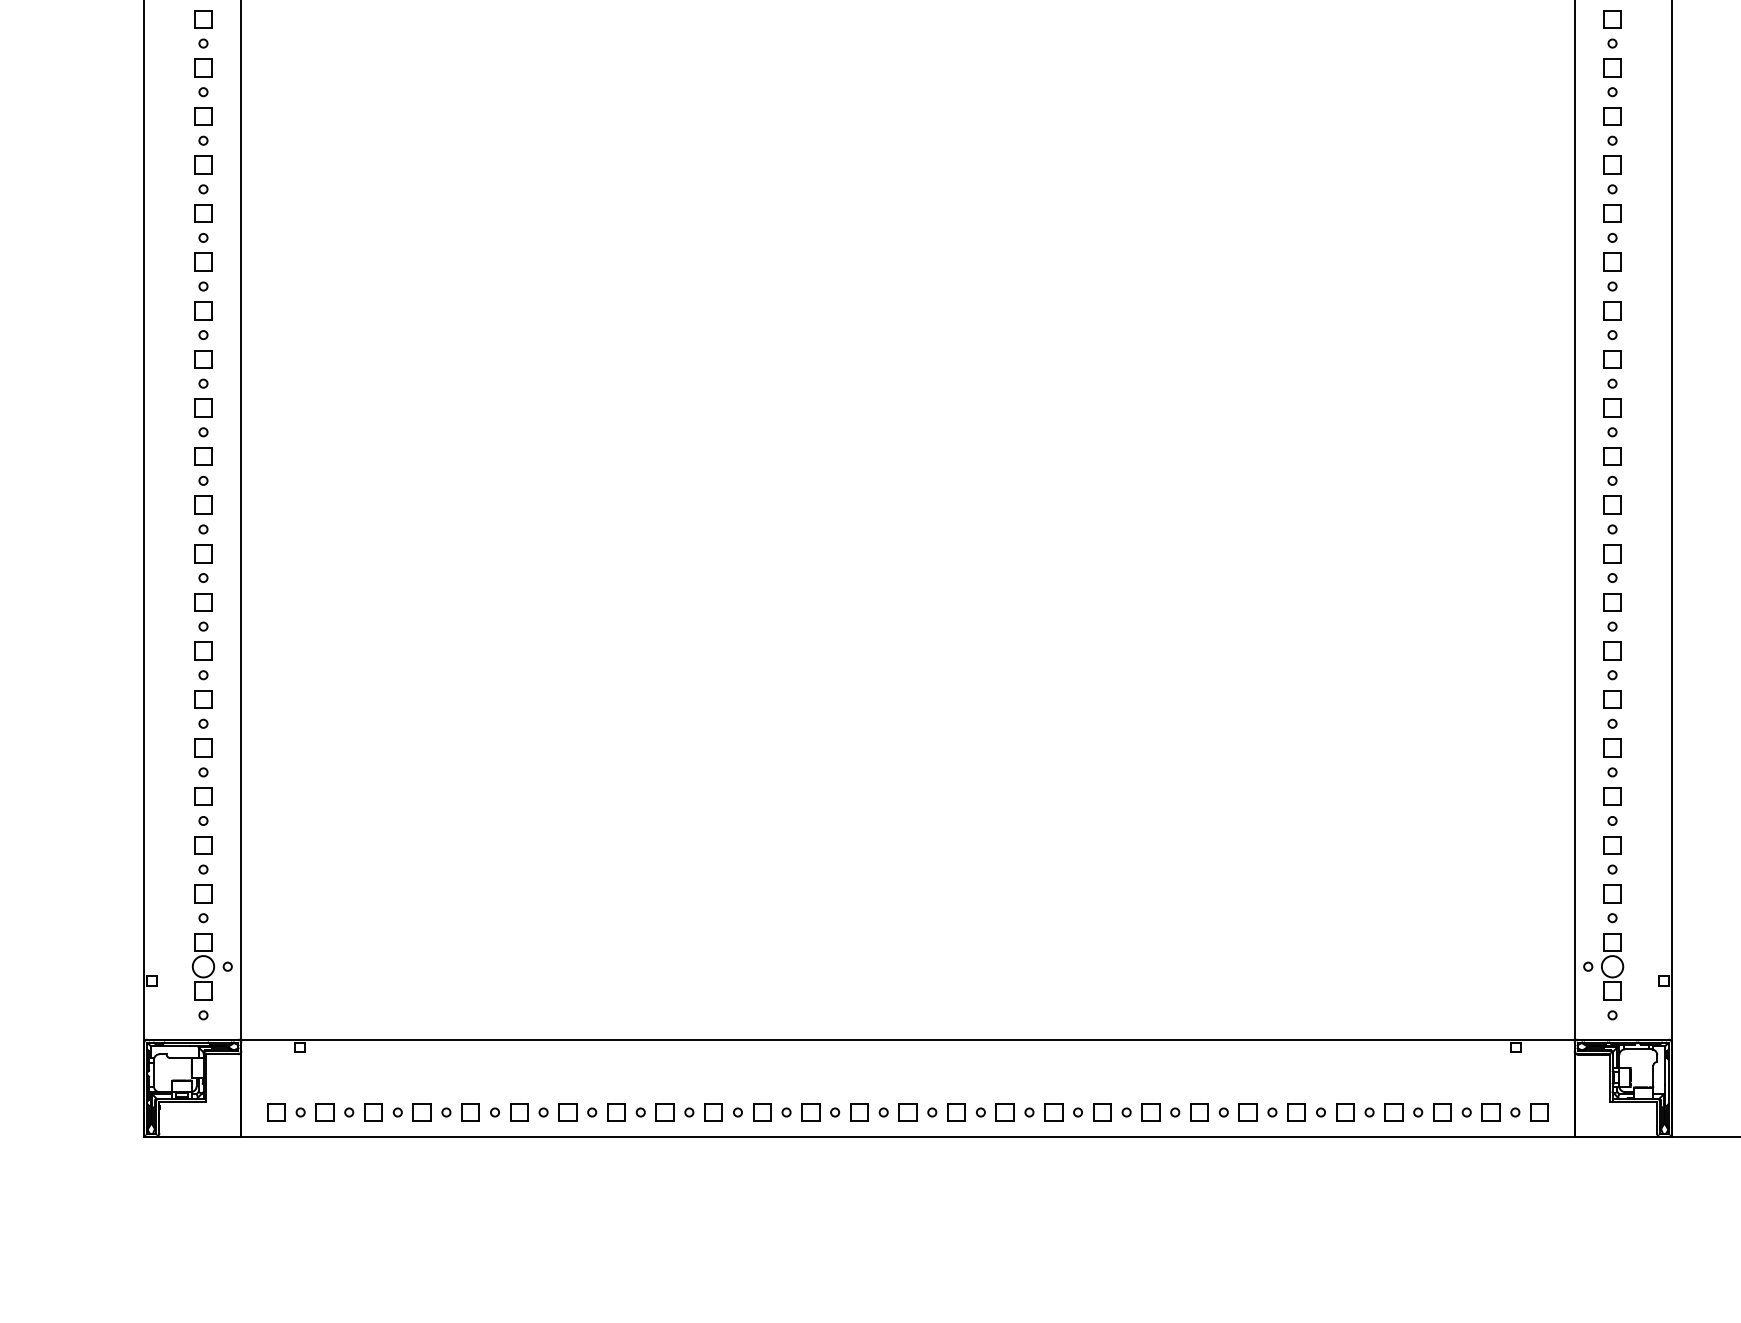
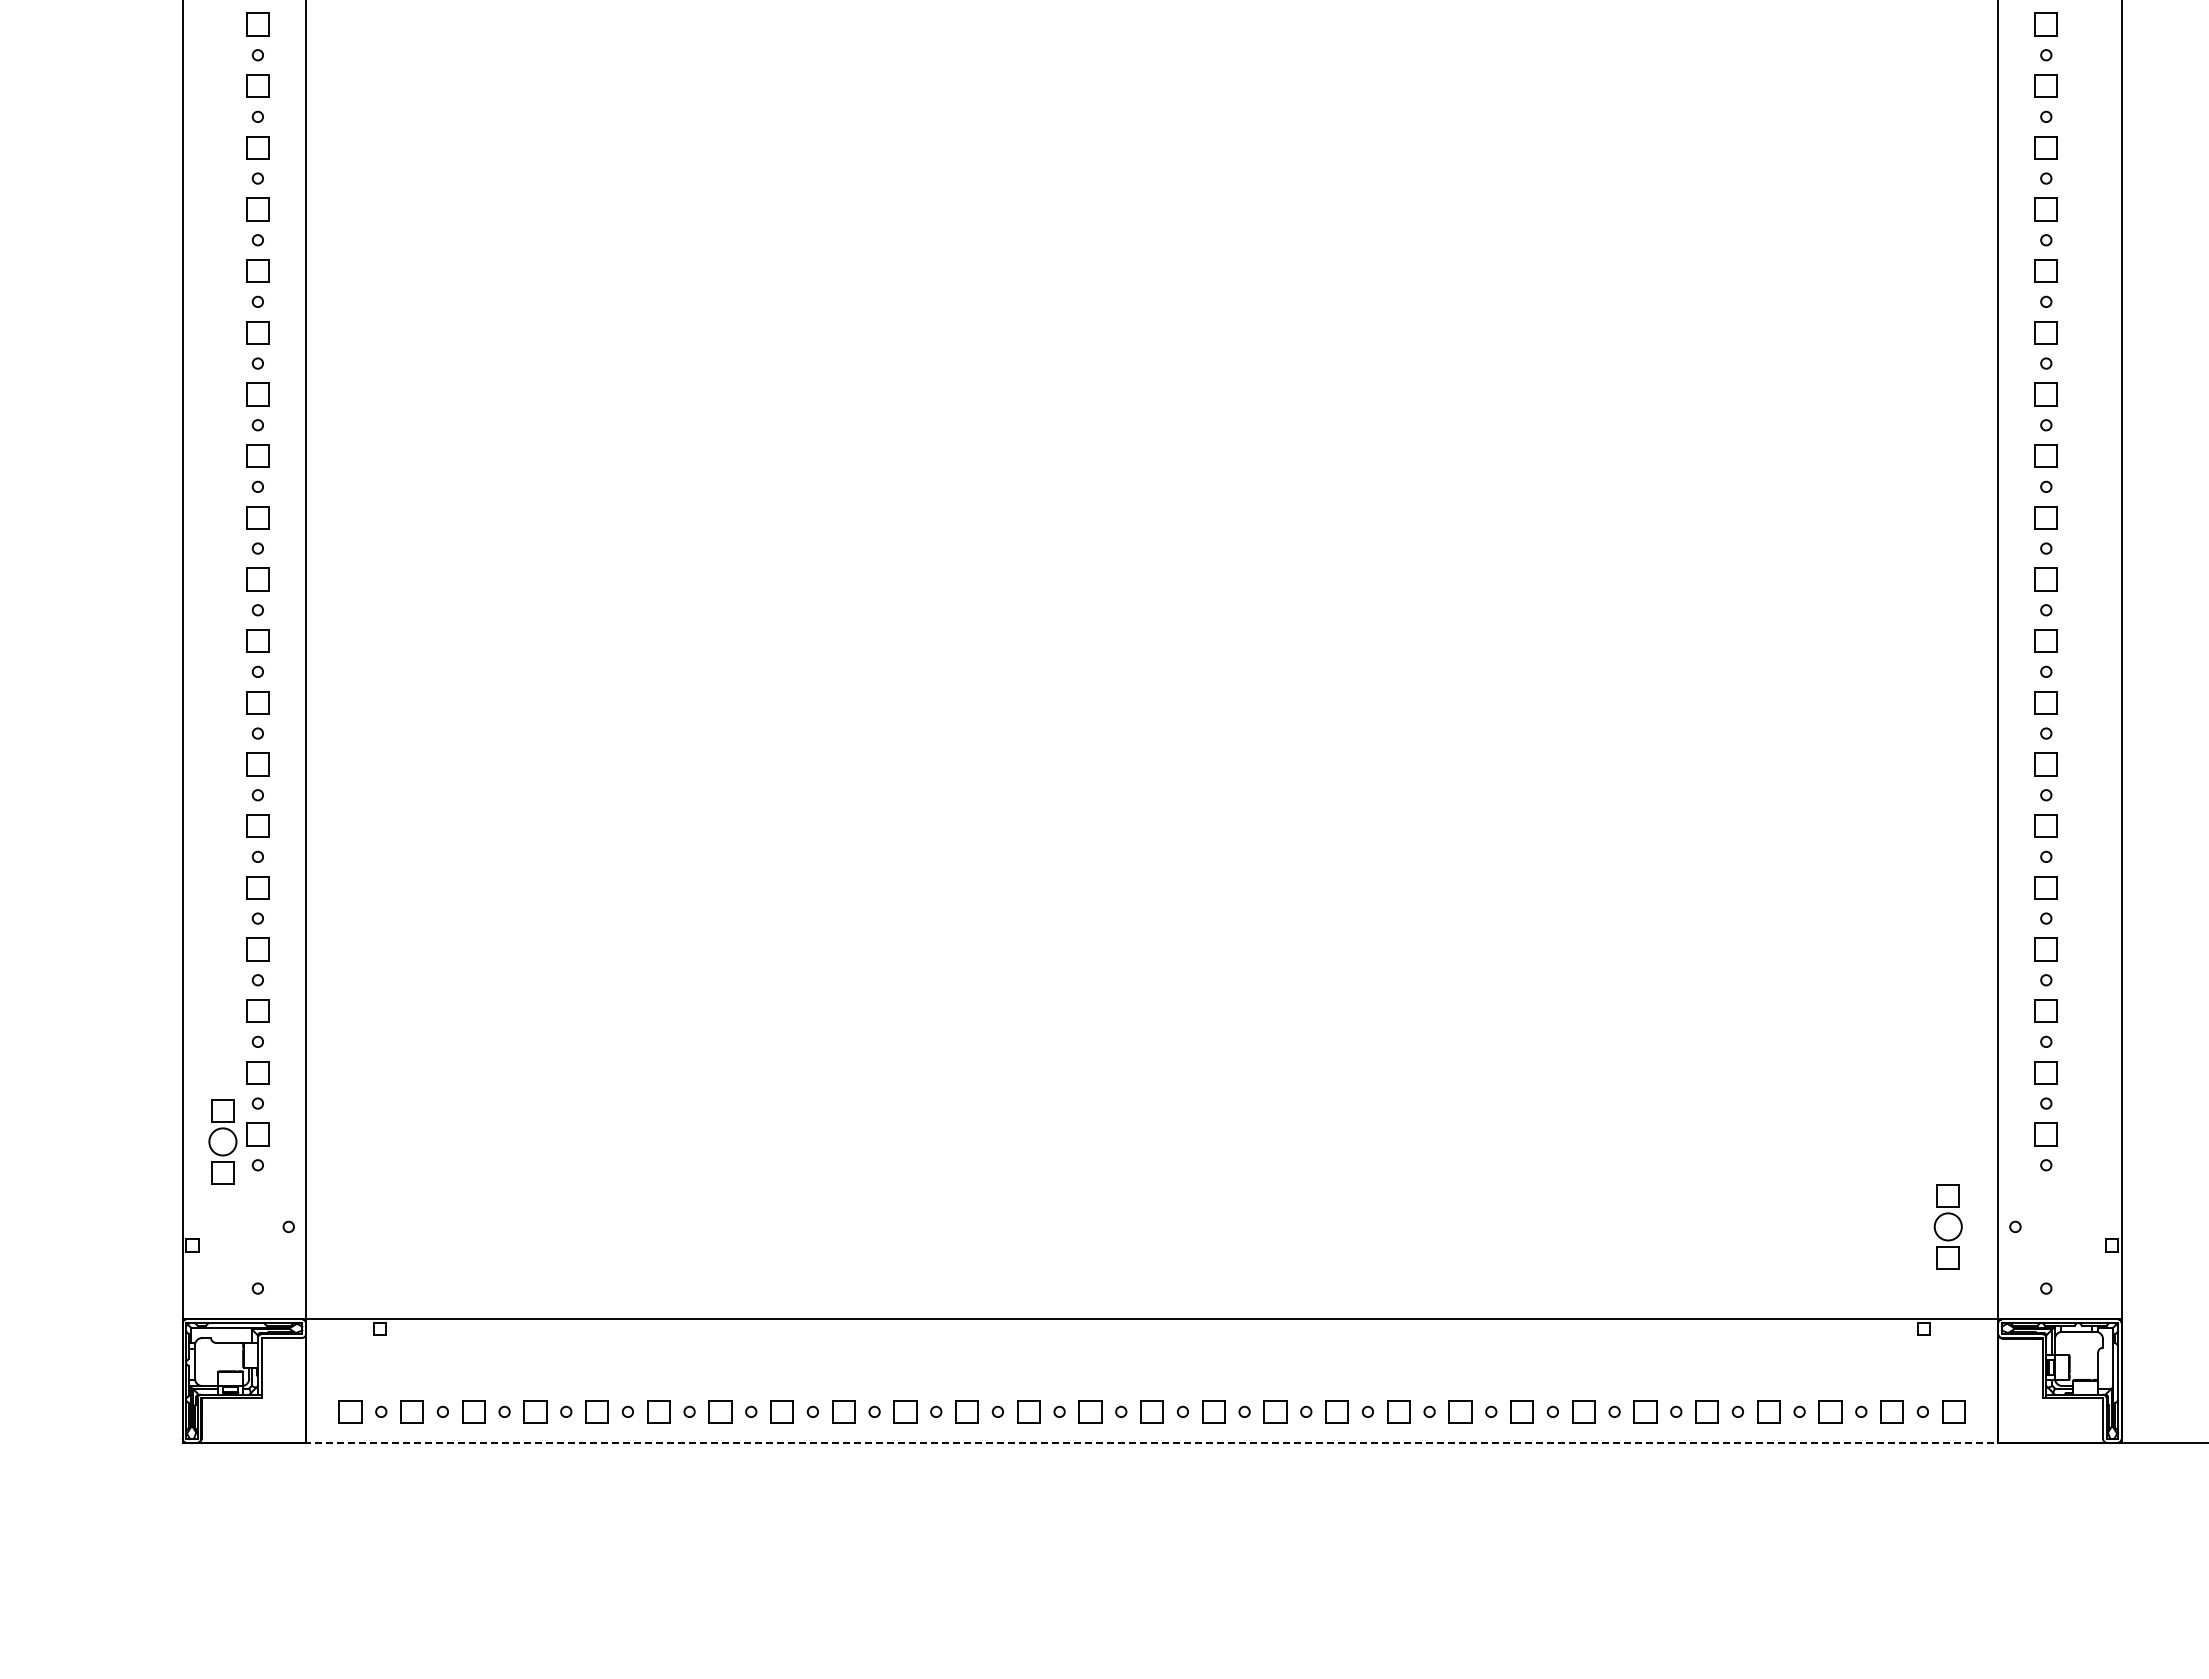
part: (203, 966) -> (222, 1141), moved
part: (1611, 966) -> (1947, 1226), moved
line: (859, 1136) -> (1090, 1442), solid -> dashed

